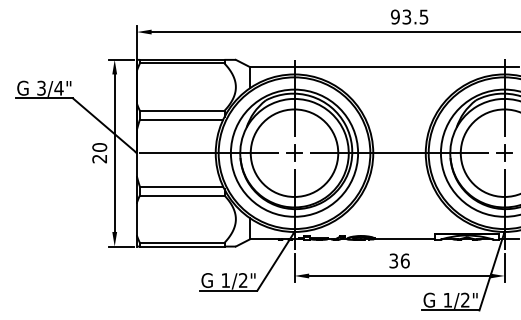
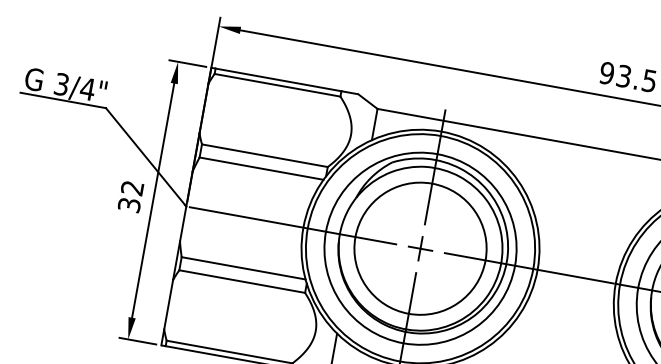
text: (99, 153) -> (130, 196), 20 -> 32

